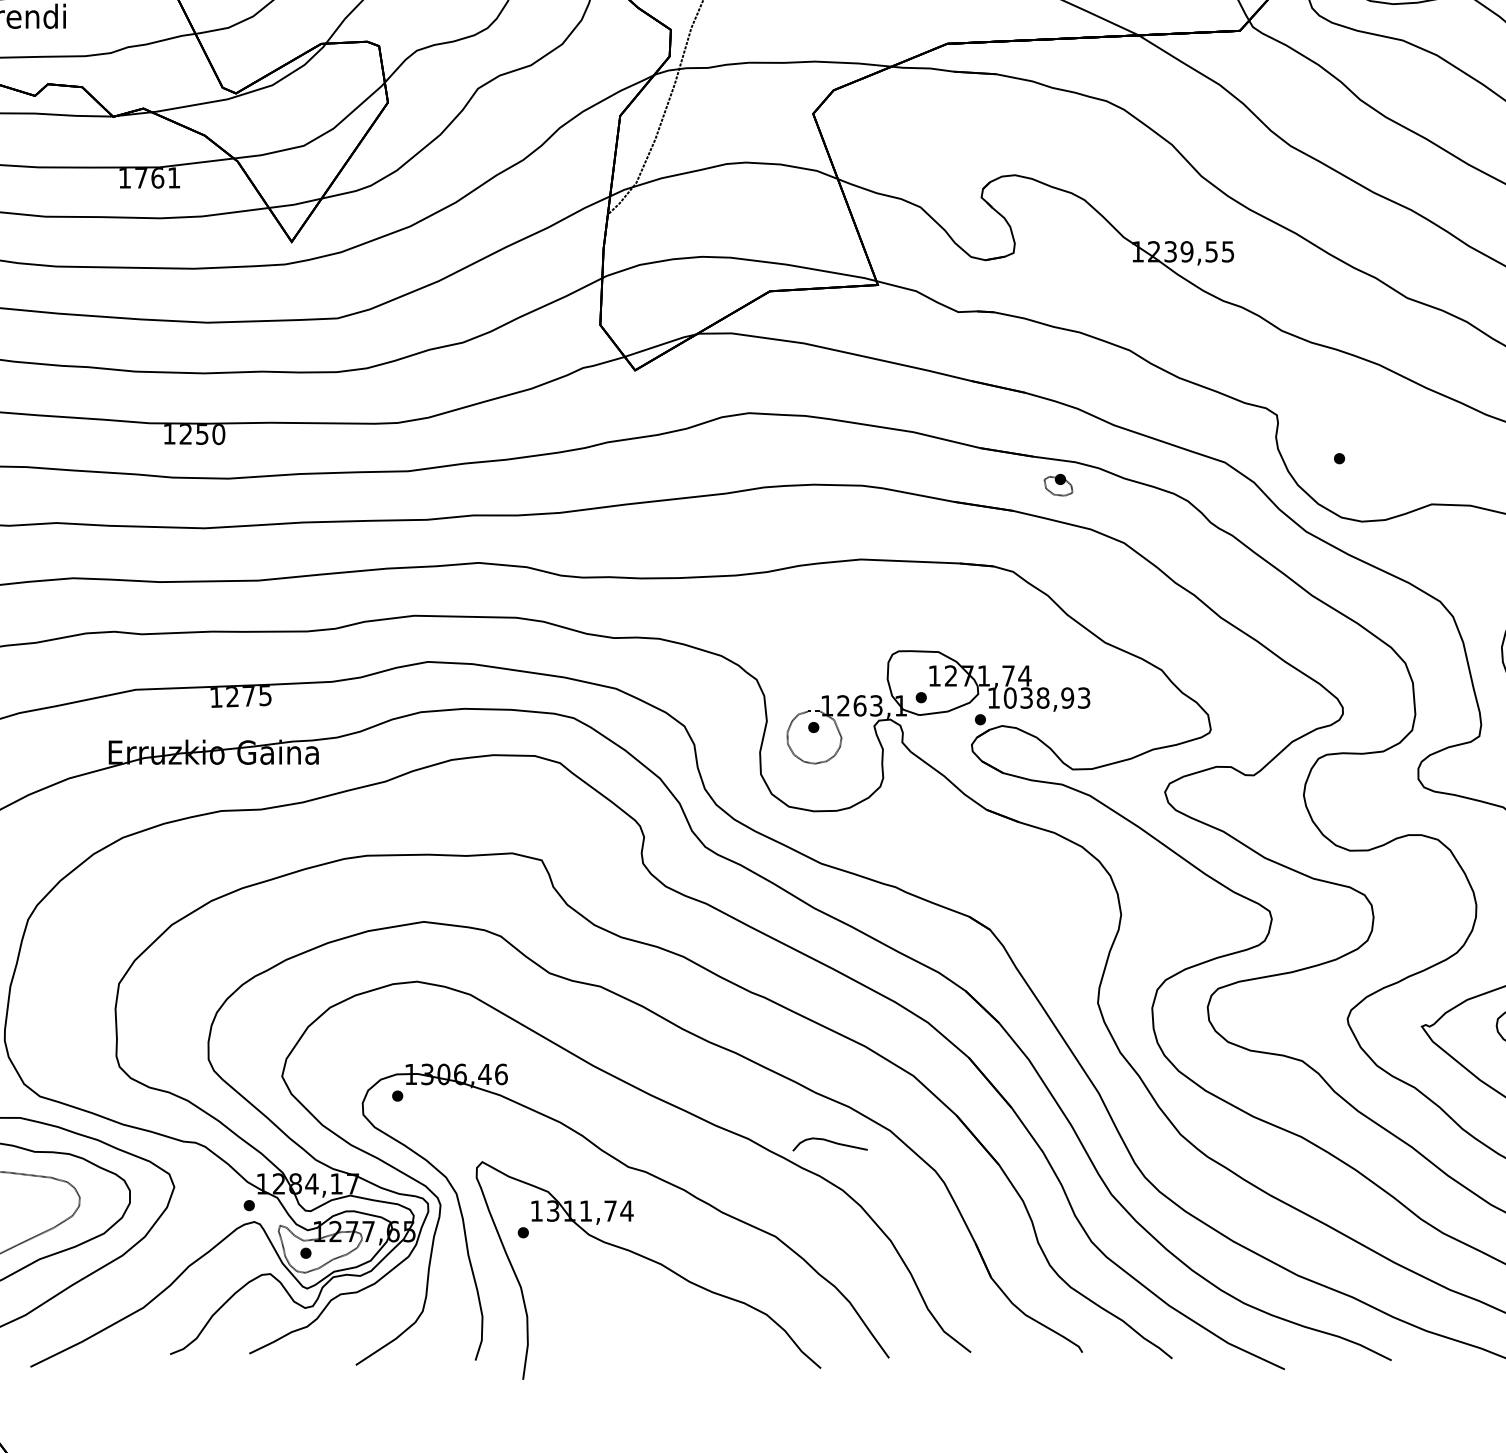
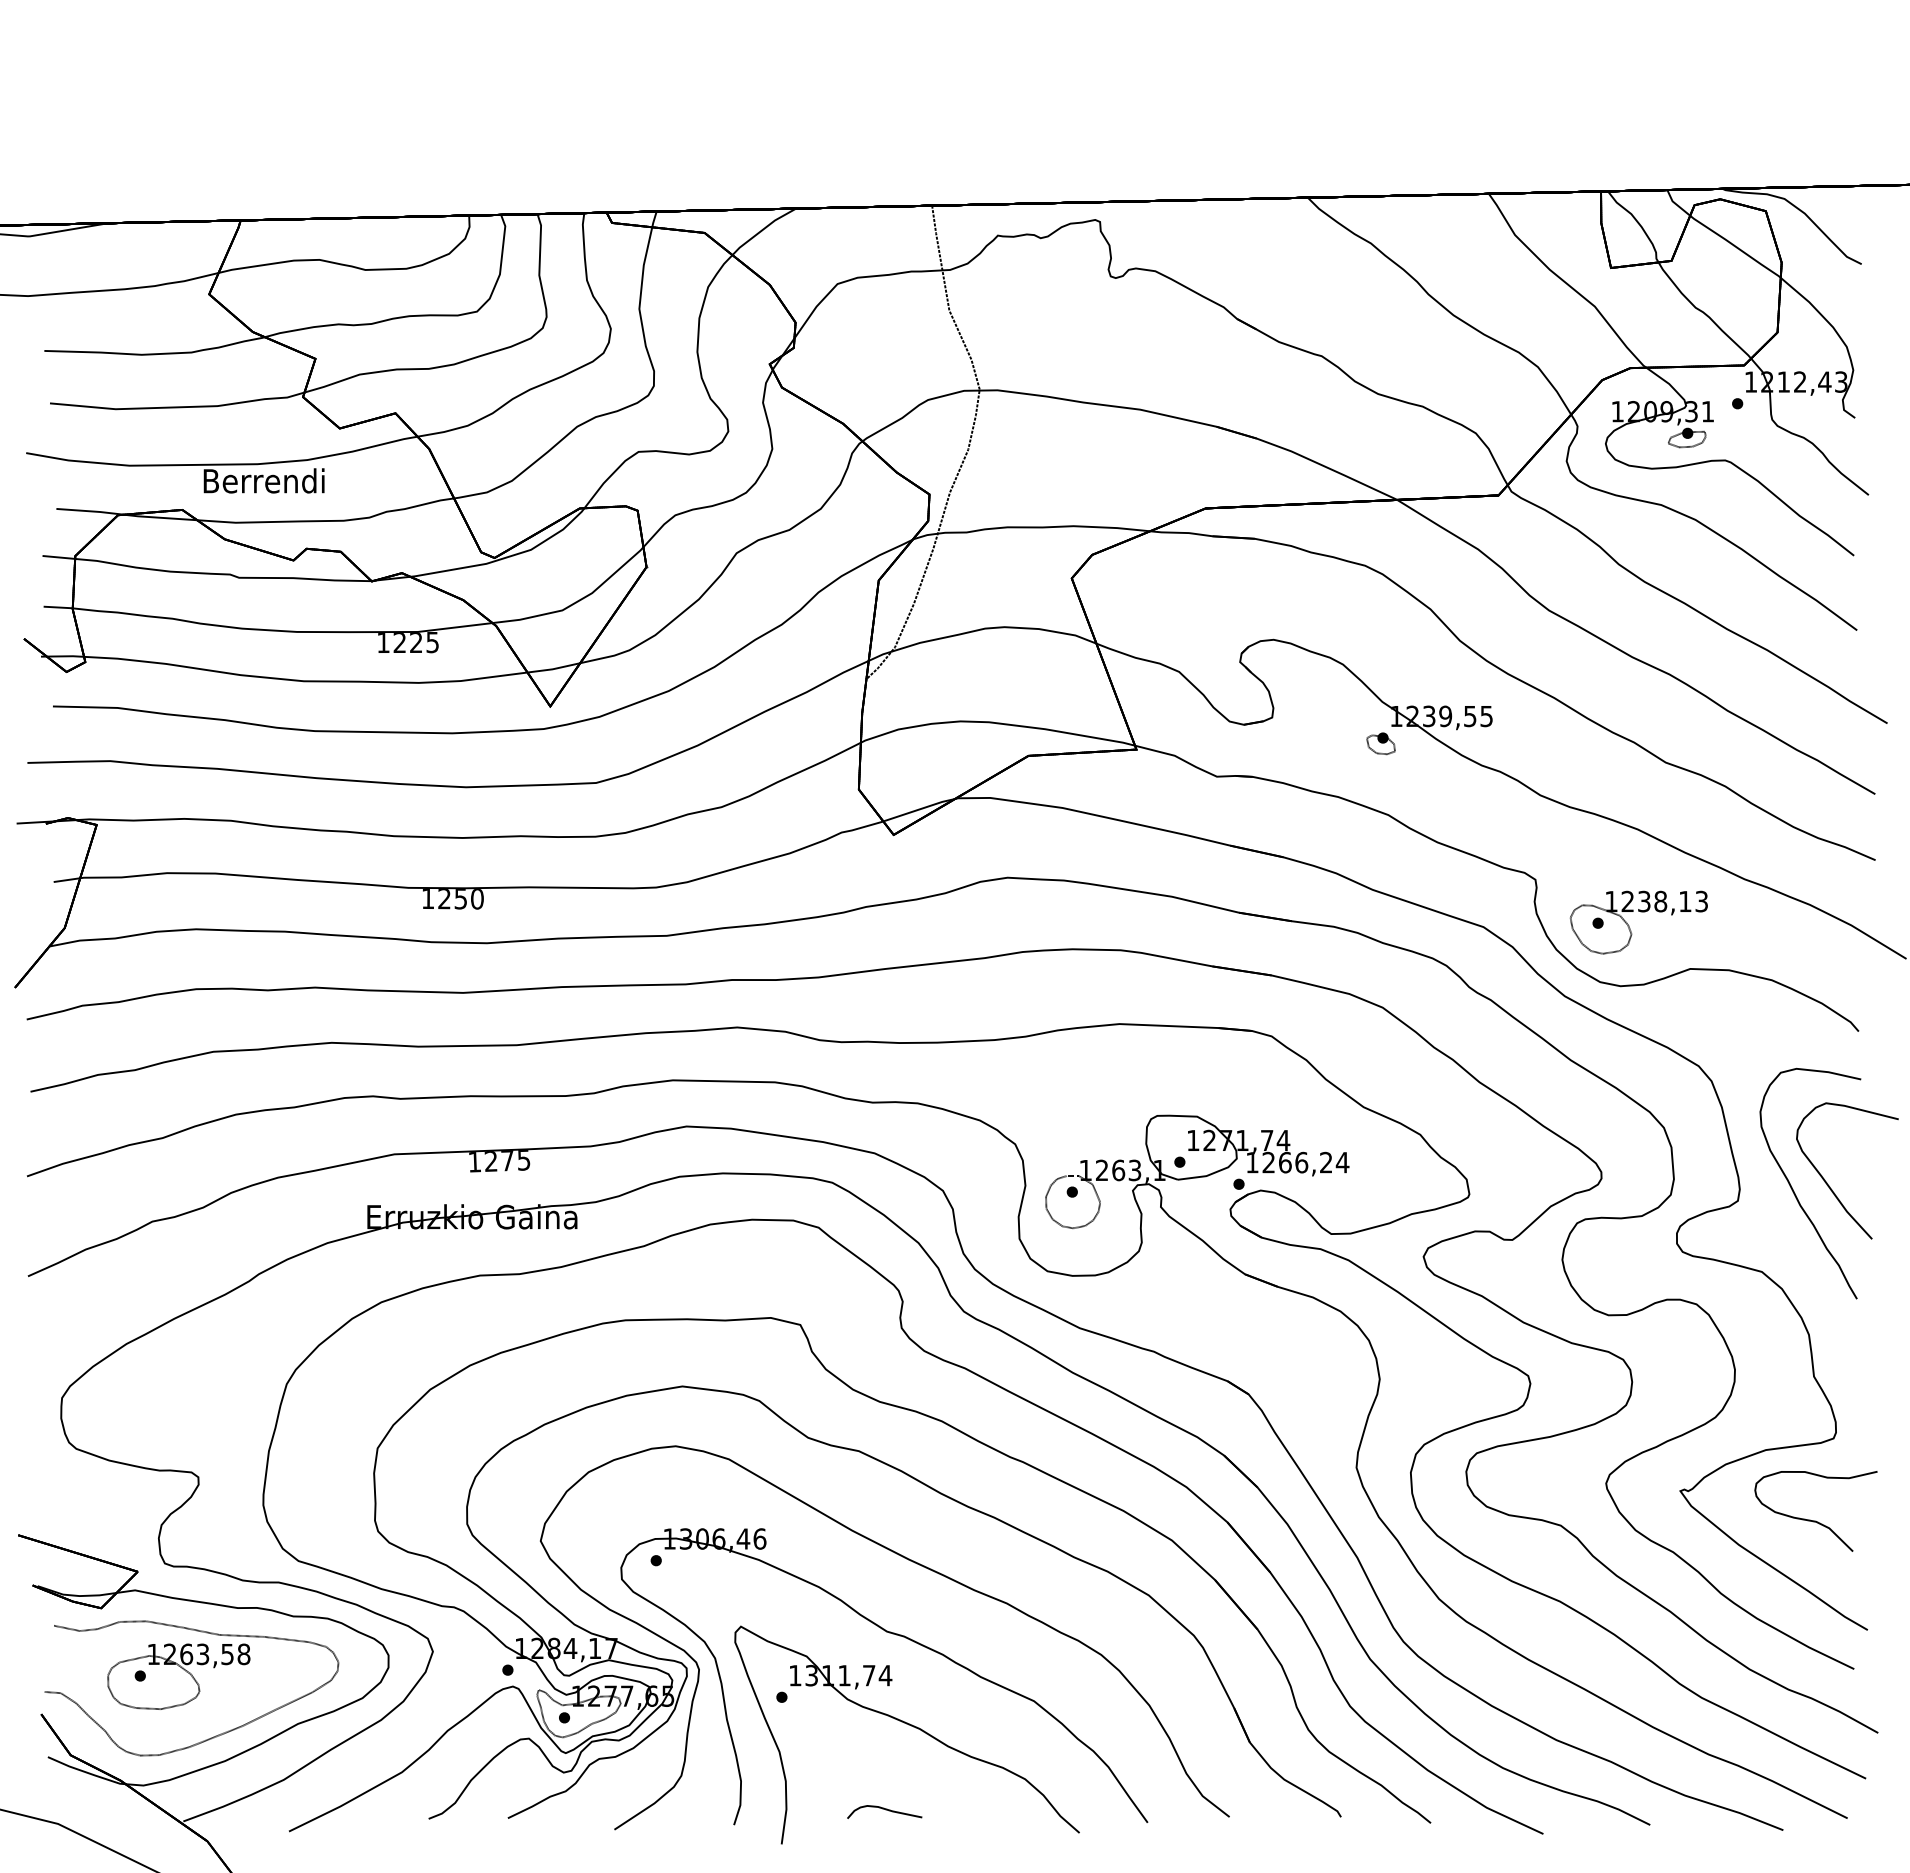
text: (156, 177) -> (415, 642), 1761 -> 1225
part: (1370, 460) -> (1629, 925), added
part: (1057, 484) -> (1380, 743), moved
text: (1046, 697) -> (1305, 1162), 1038,93 -> 1266,24
curve: (830, 1142) -> (885, 1810), moved

